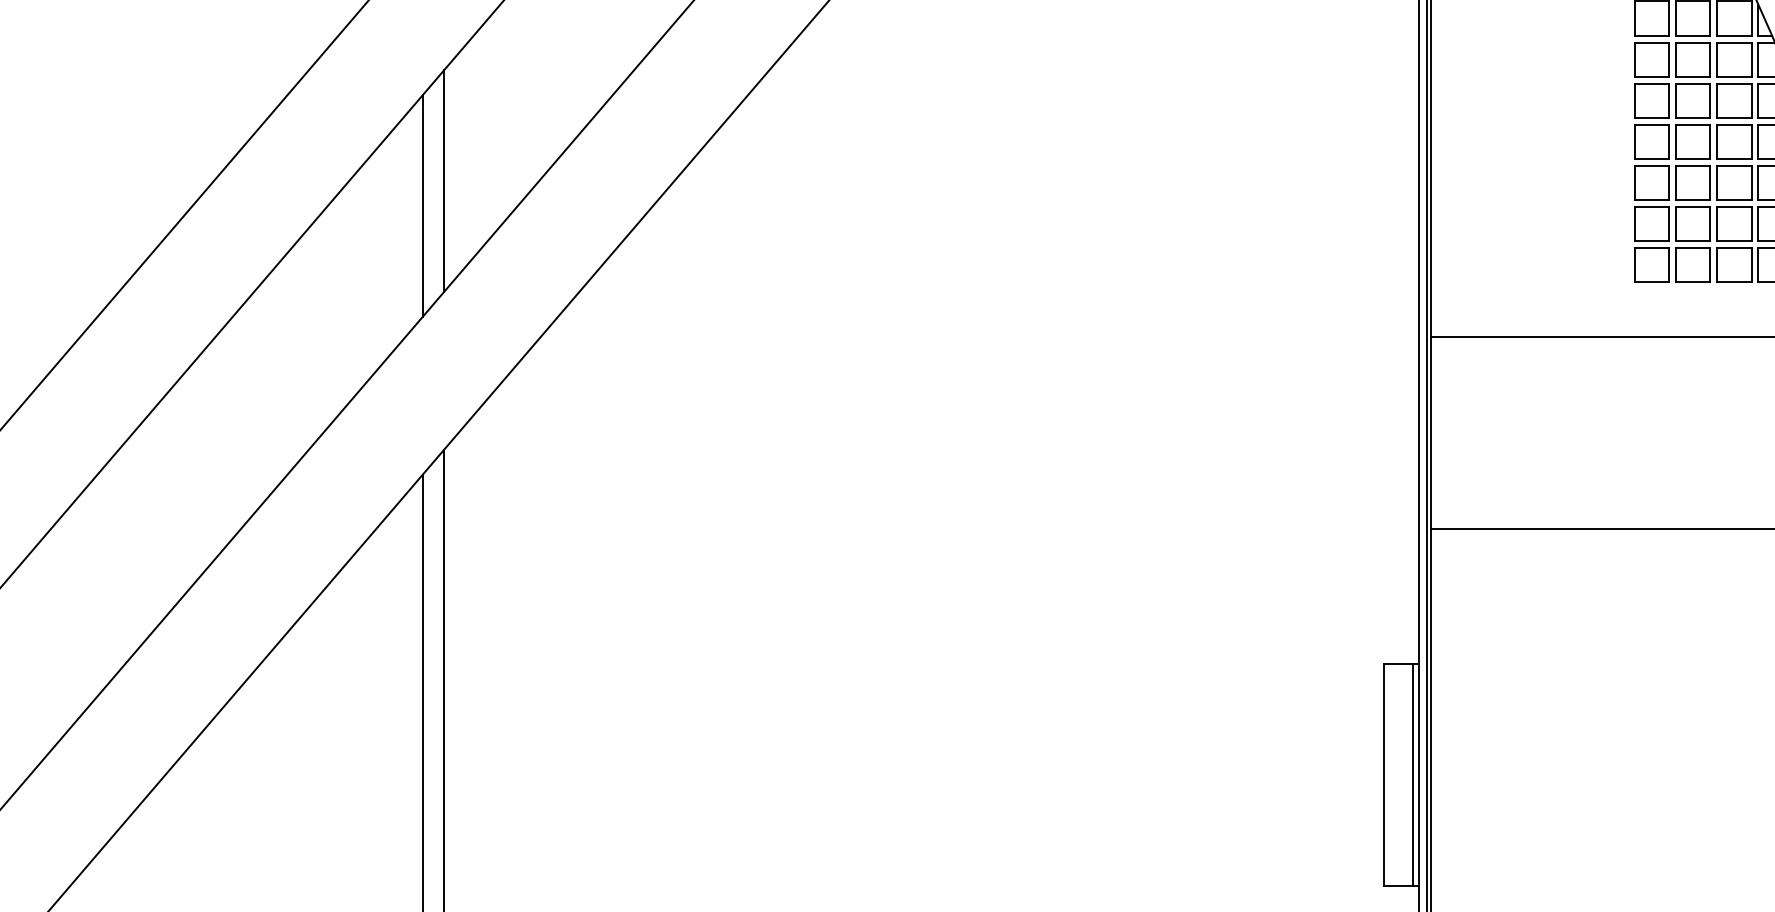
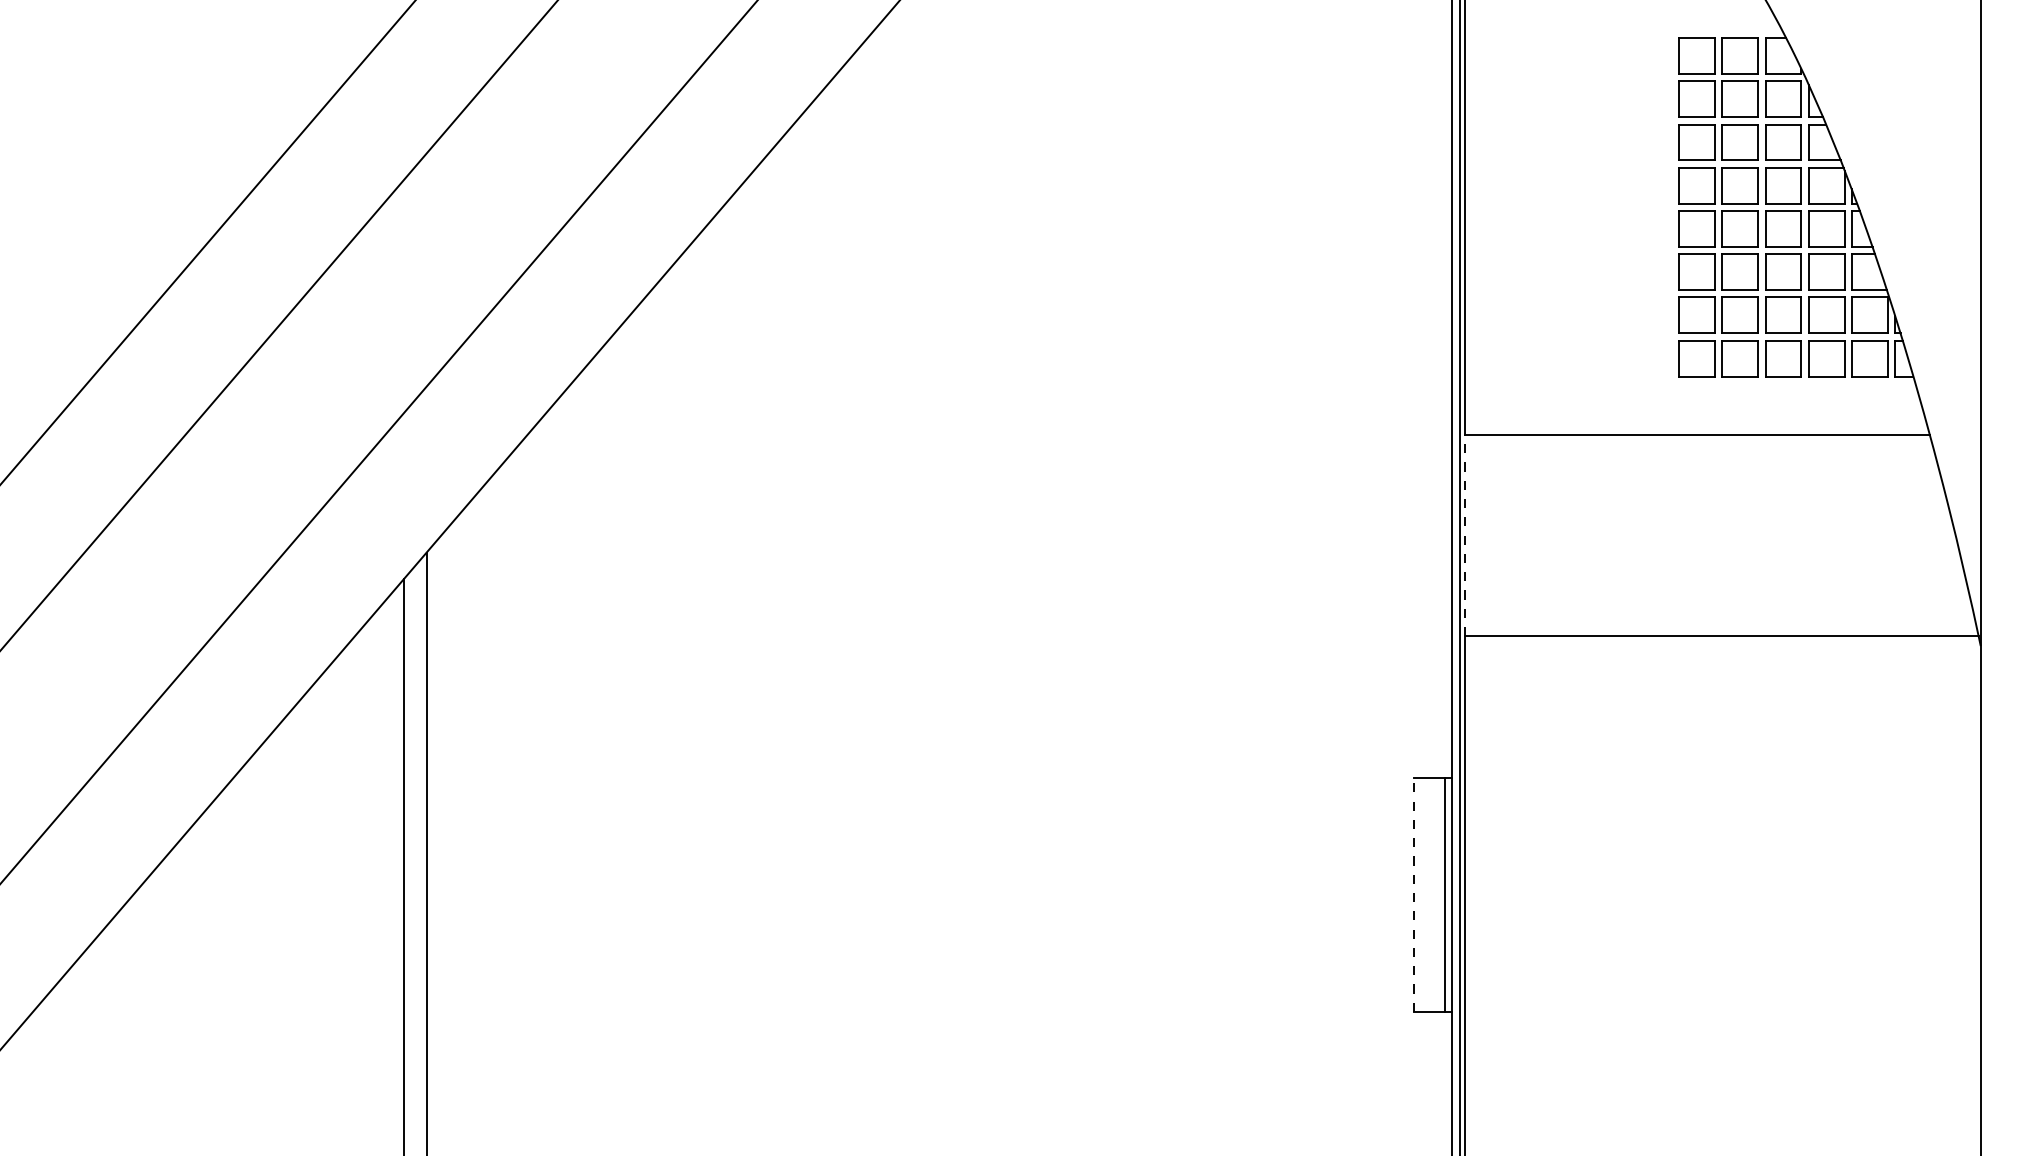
line: (444, 180) -> (426, 269), removed
line: (422, 206) -> (403, 296), removed
line: (1431, 433) -> (1464, 535), solid -> dashed
line: (1383, 774) -> (1414, 894), solid -> dashed

